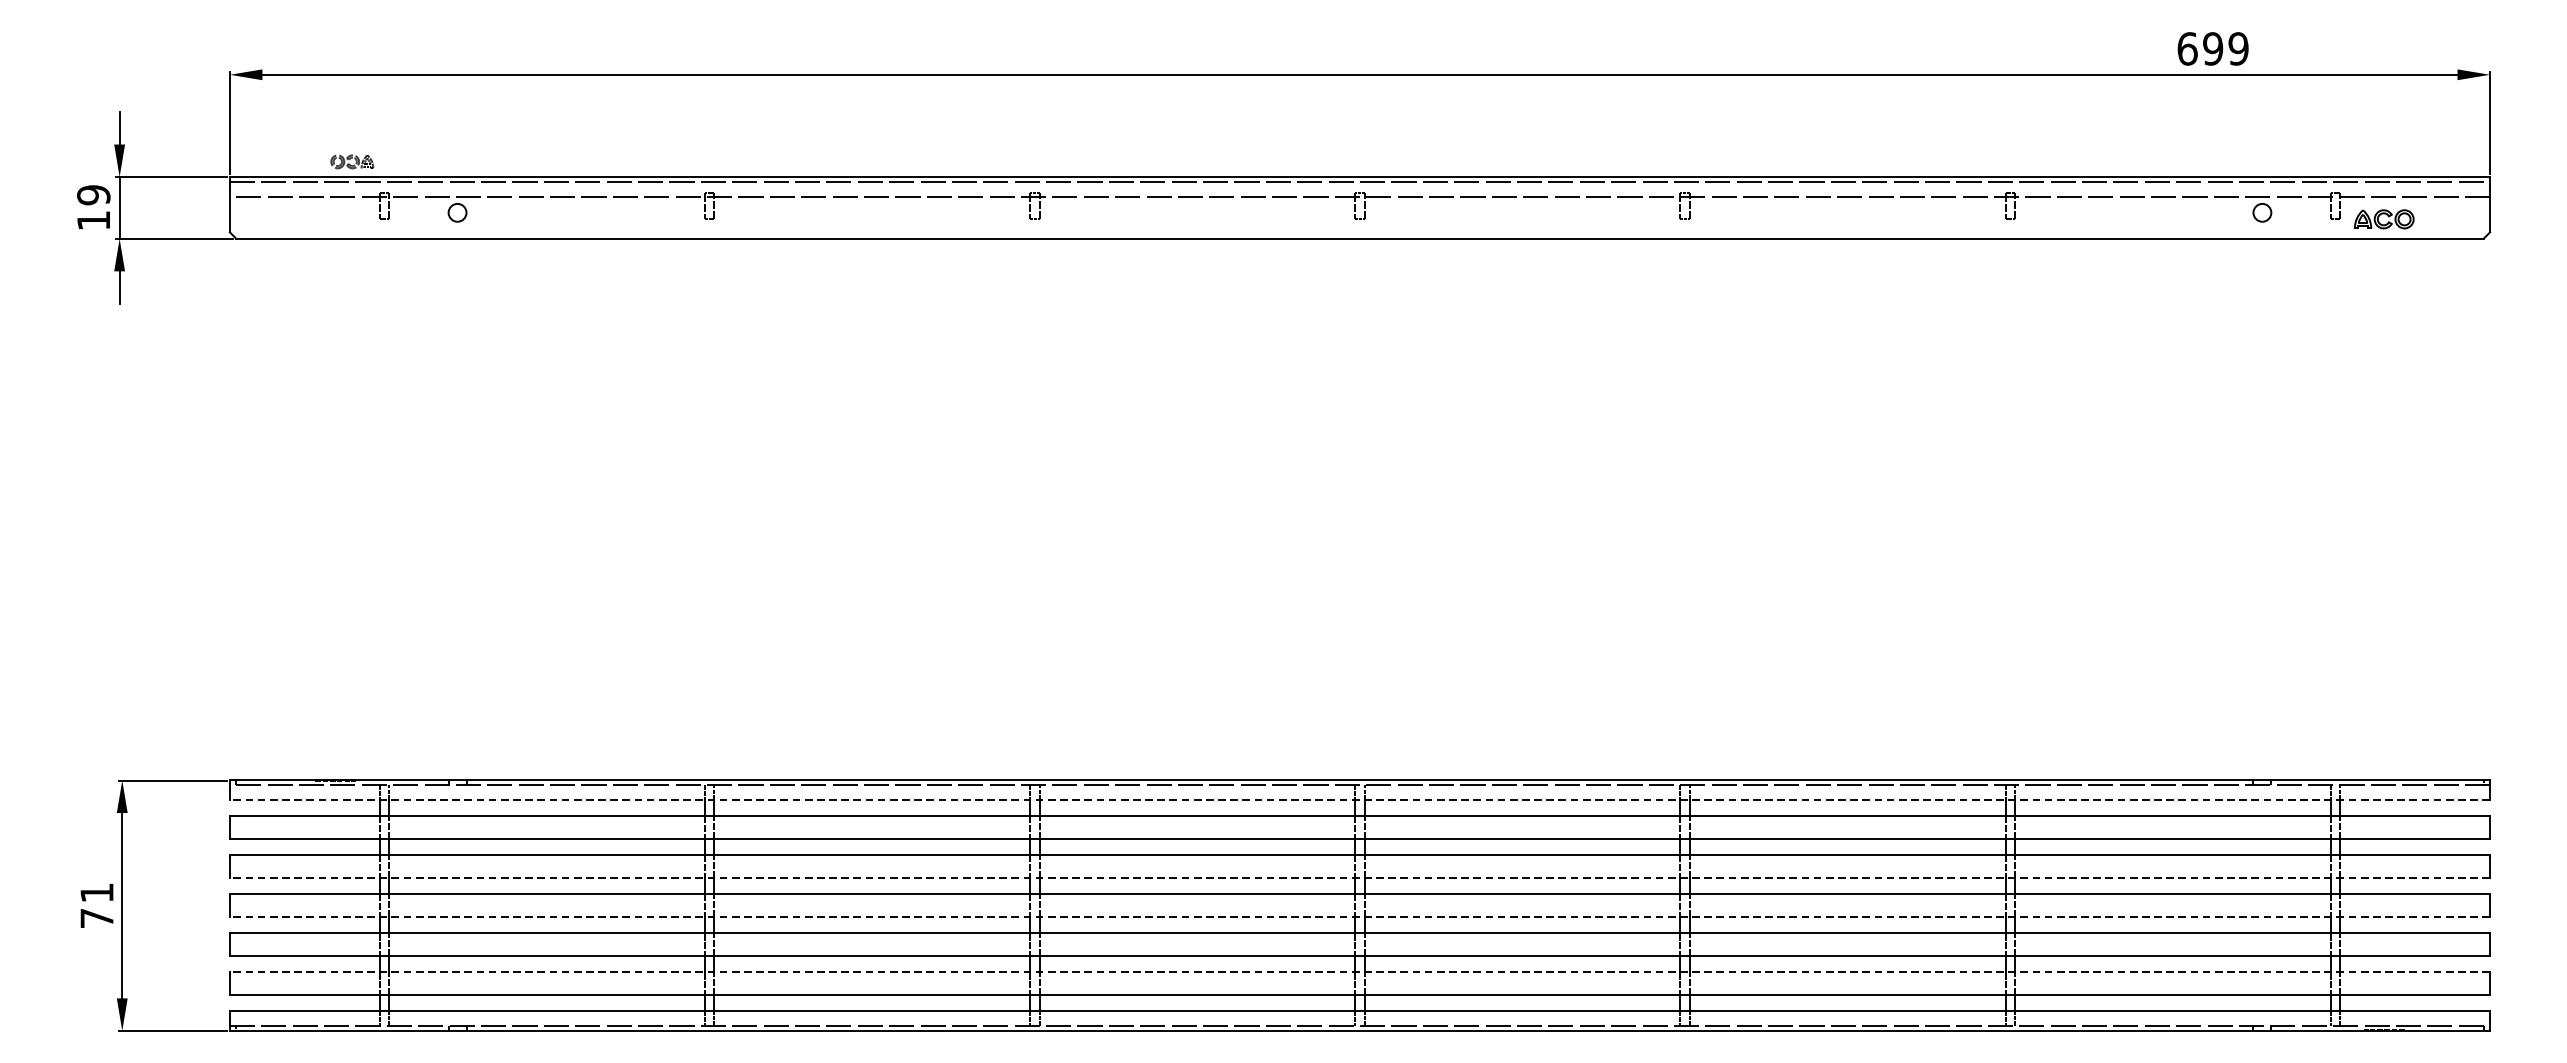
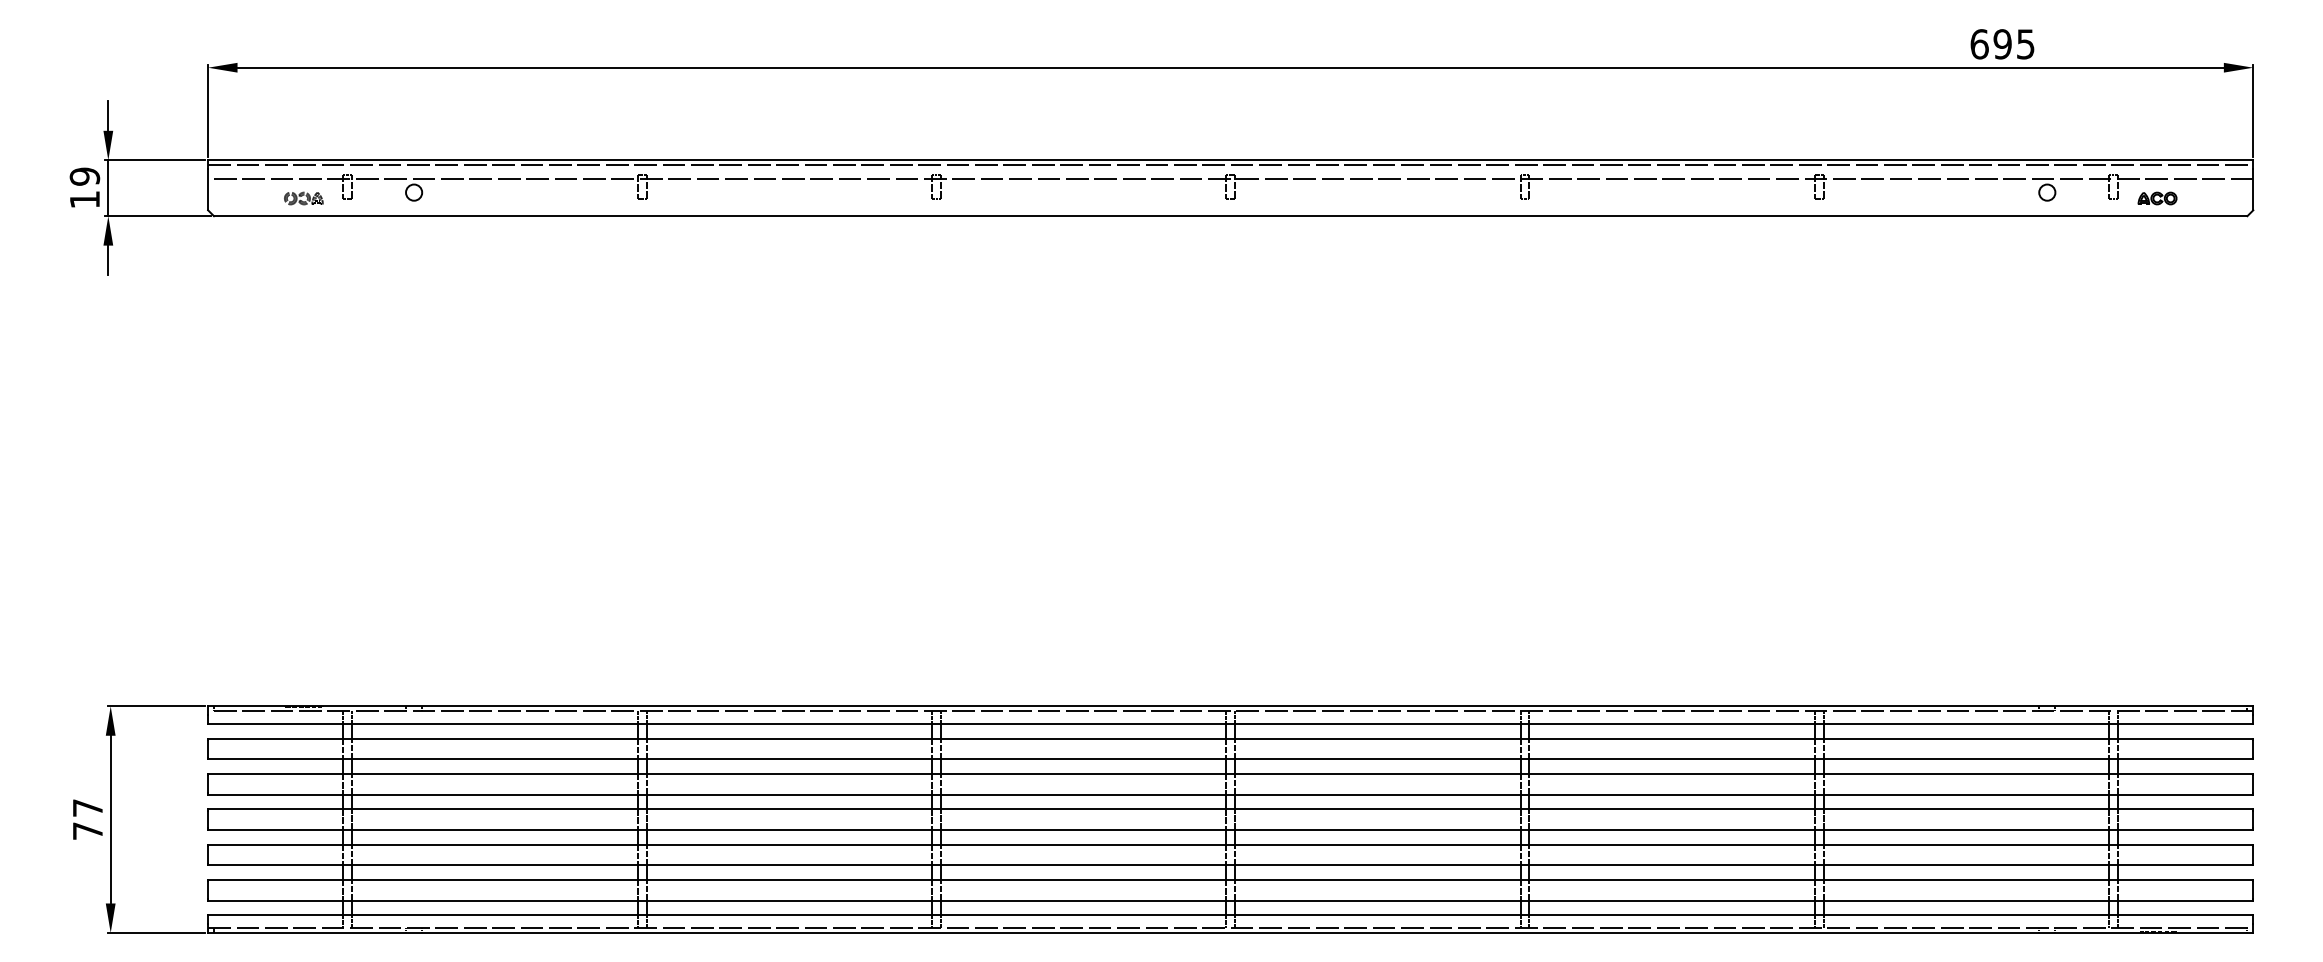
text: (2238, 49) -> (2025, 44), 699 -> 695
part: (351, 161) -> (303, 198), moved
part: (2384, 219) -> (2157, 198), size x0.71
line: (1359, 799) -> (1230, 723), dashed -> solid
line: (1359, 877) -> (1230, 794), dashed -> solid
text: (96, 892) -> (87, 807), 71 -> 77
line: (1359, 916) -> (1230, 829), dashed -> solid
line: (1359, 971) -> (1230, 879), dashed -> solid

